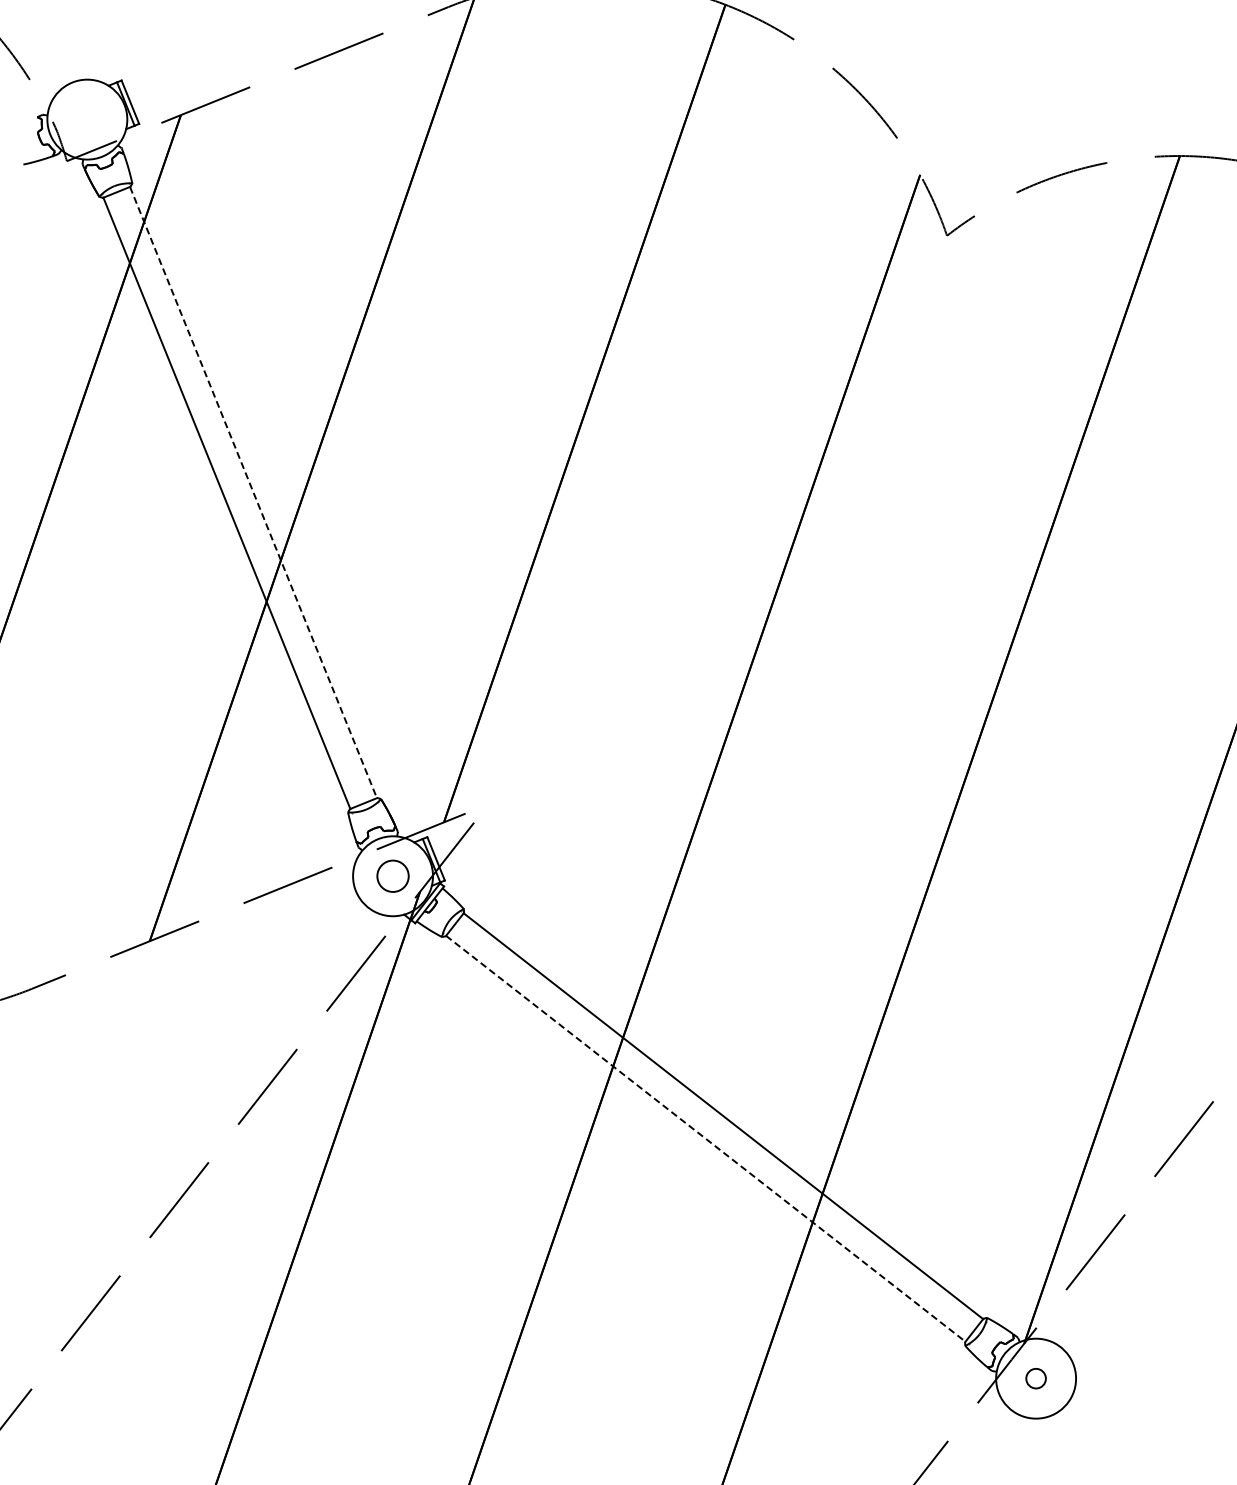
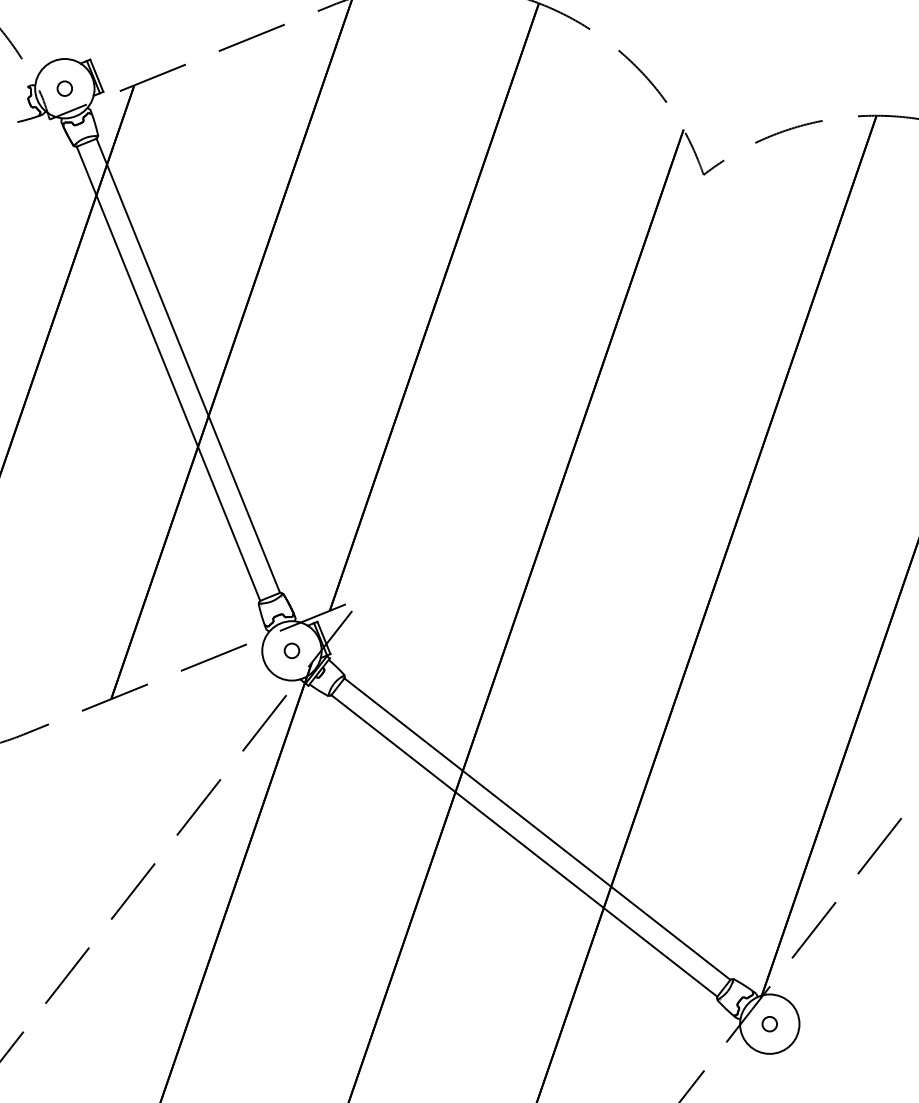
circle: (86, 119) -> (64, 88), added
line: (253, 492) -> (188, 365), dashed -> solid
circle: (392, 876) -> (291, 651), size x0.62
line: (705, 1138) -> (524, 845), dashed -> solid

